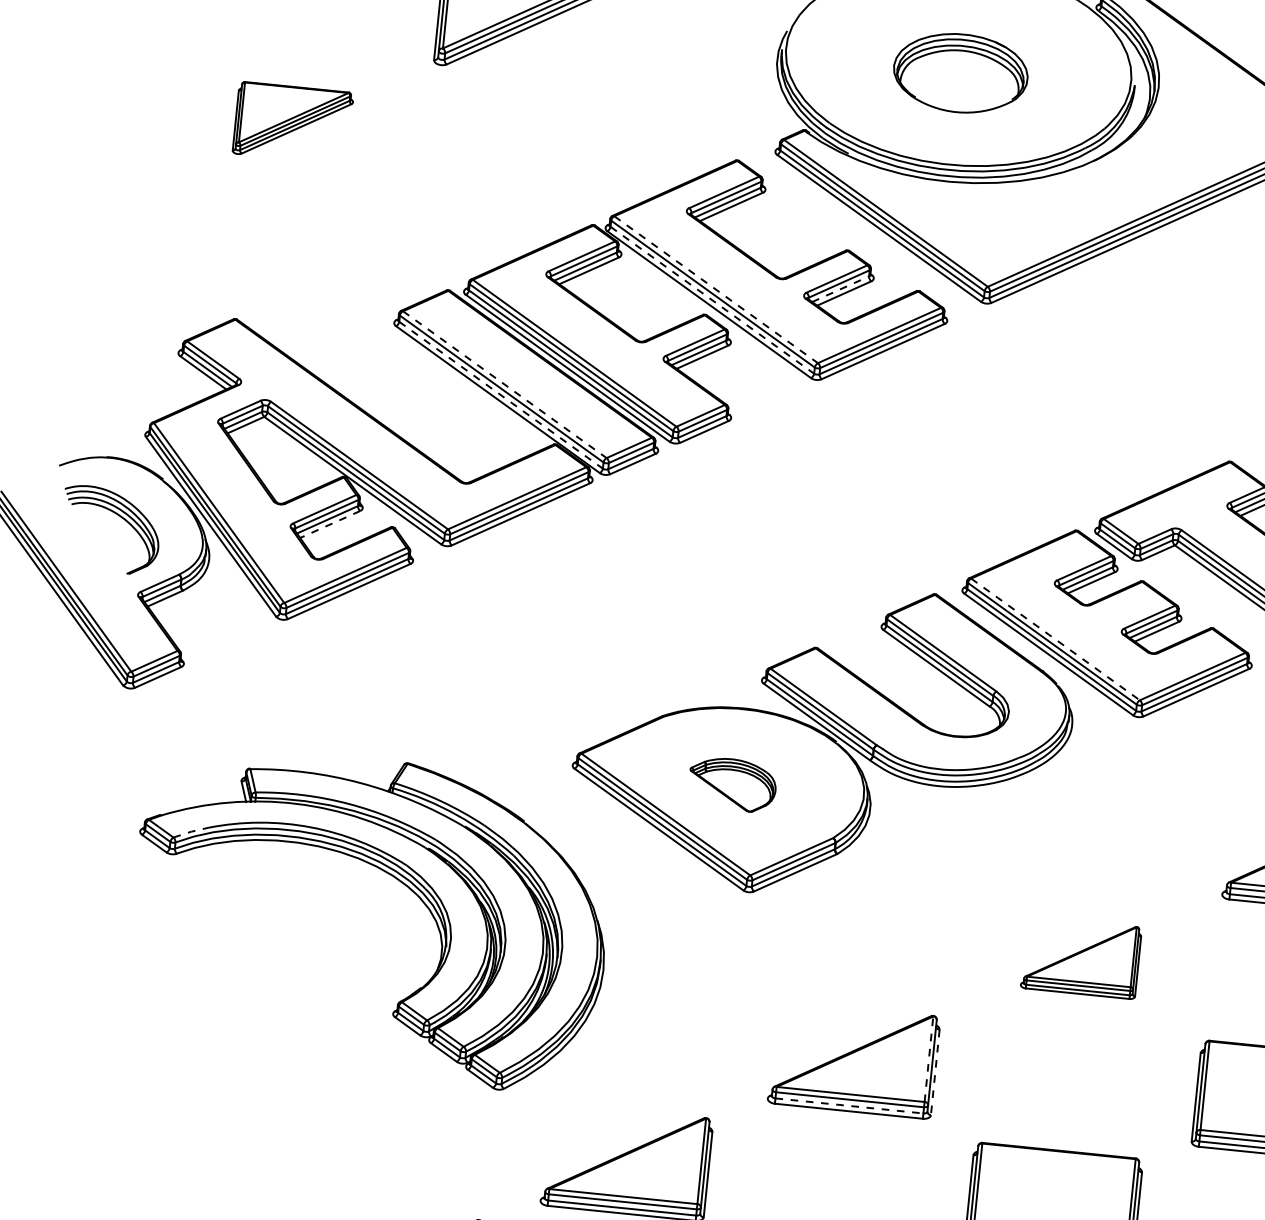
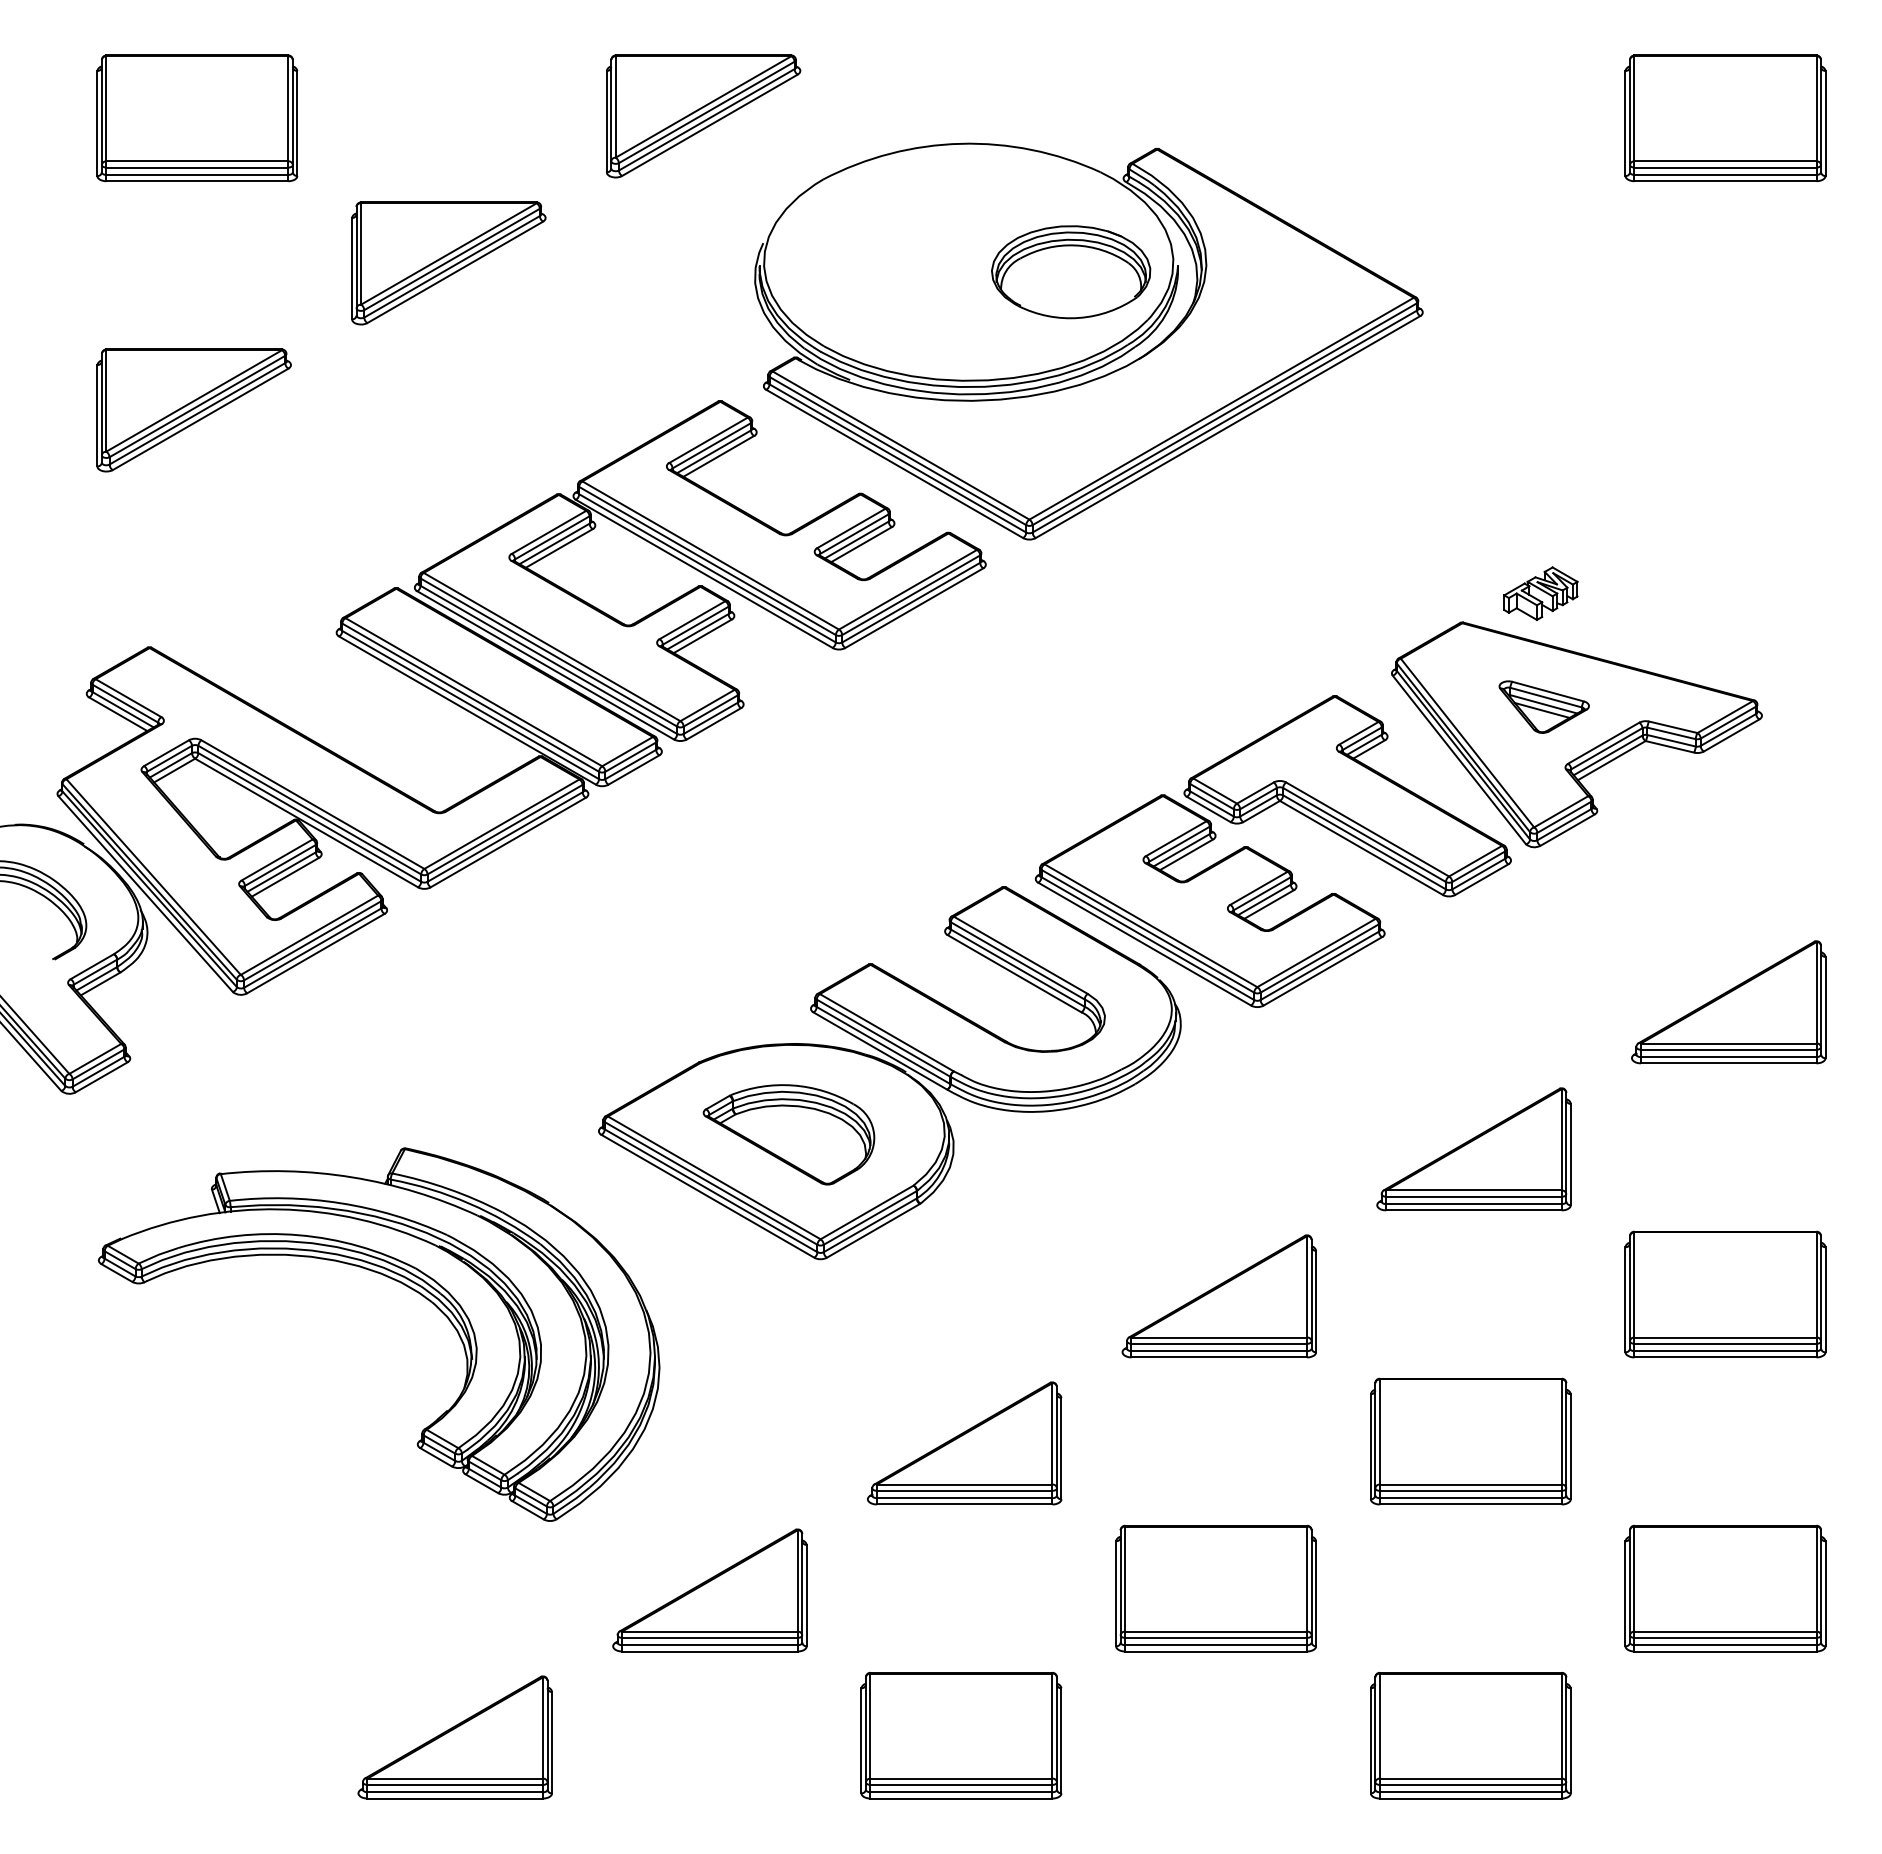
part: (961, 73) -> (1071, 272), moved
part: (292, 123) -> (193, 410), size x1.43
line: (716, 289) -> (711, 555), dashed -> solid
line: (840, 289) -> (856, 540), dashed -> solid
line: (712, 300) -> (707, 568), dashed -> solid
line: (505, 384) -> (474, 692), dashed -> solid
line: (501, 395) -> (471, 705), dashed -> solid
line: (330, 524) -> (285, 877), dashed -> solid
line: (1055, 639) -> (1151, 925), dashed -> solid
part: (732, 784) -> (788, 1134), size x1.67
line: (191, 831) -> (159, 1254), dashed -> solid
part: (1080, 957) -> (1218, 1296), size x1.43
line: (929, 1058) -> (1052, 1433), dashed -> solid
line: (935, 1072) -> (1061, 1448), dashed -> solid
line: (849, 1106) -> (964, 1498), dashed -> solid

